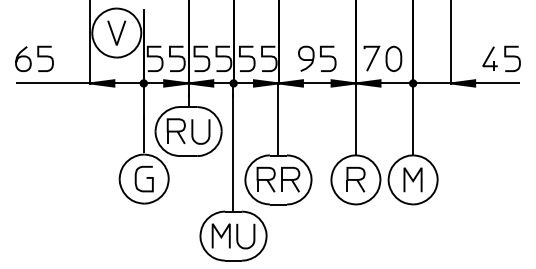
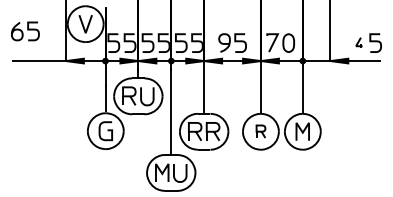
part: (34, 58) -> (25, 31), moved
part: (489, 58) -> (358, 42), size x0.6
part: (355, 179) -> (260, 131), size x0.7

